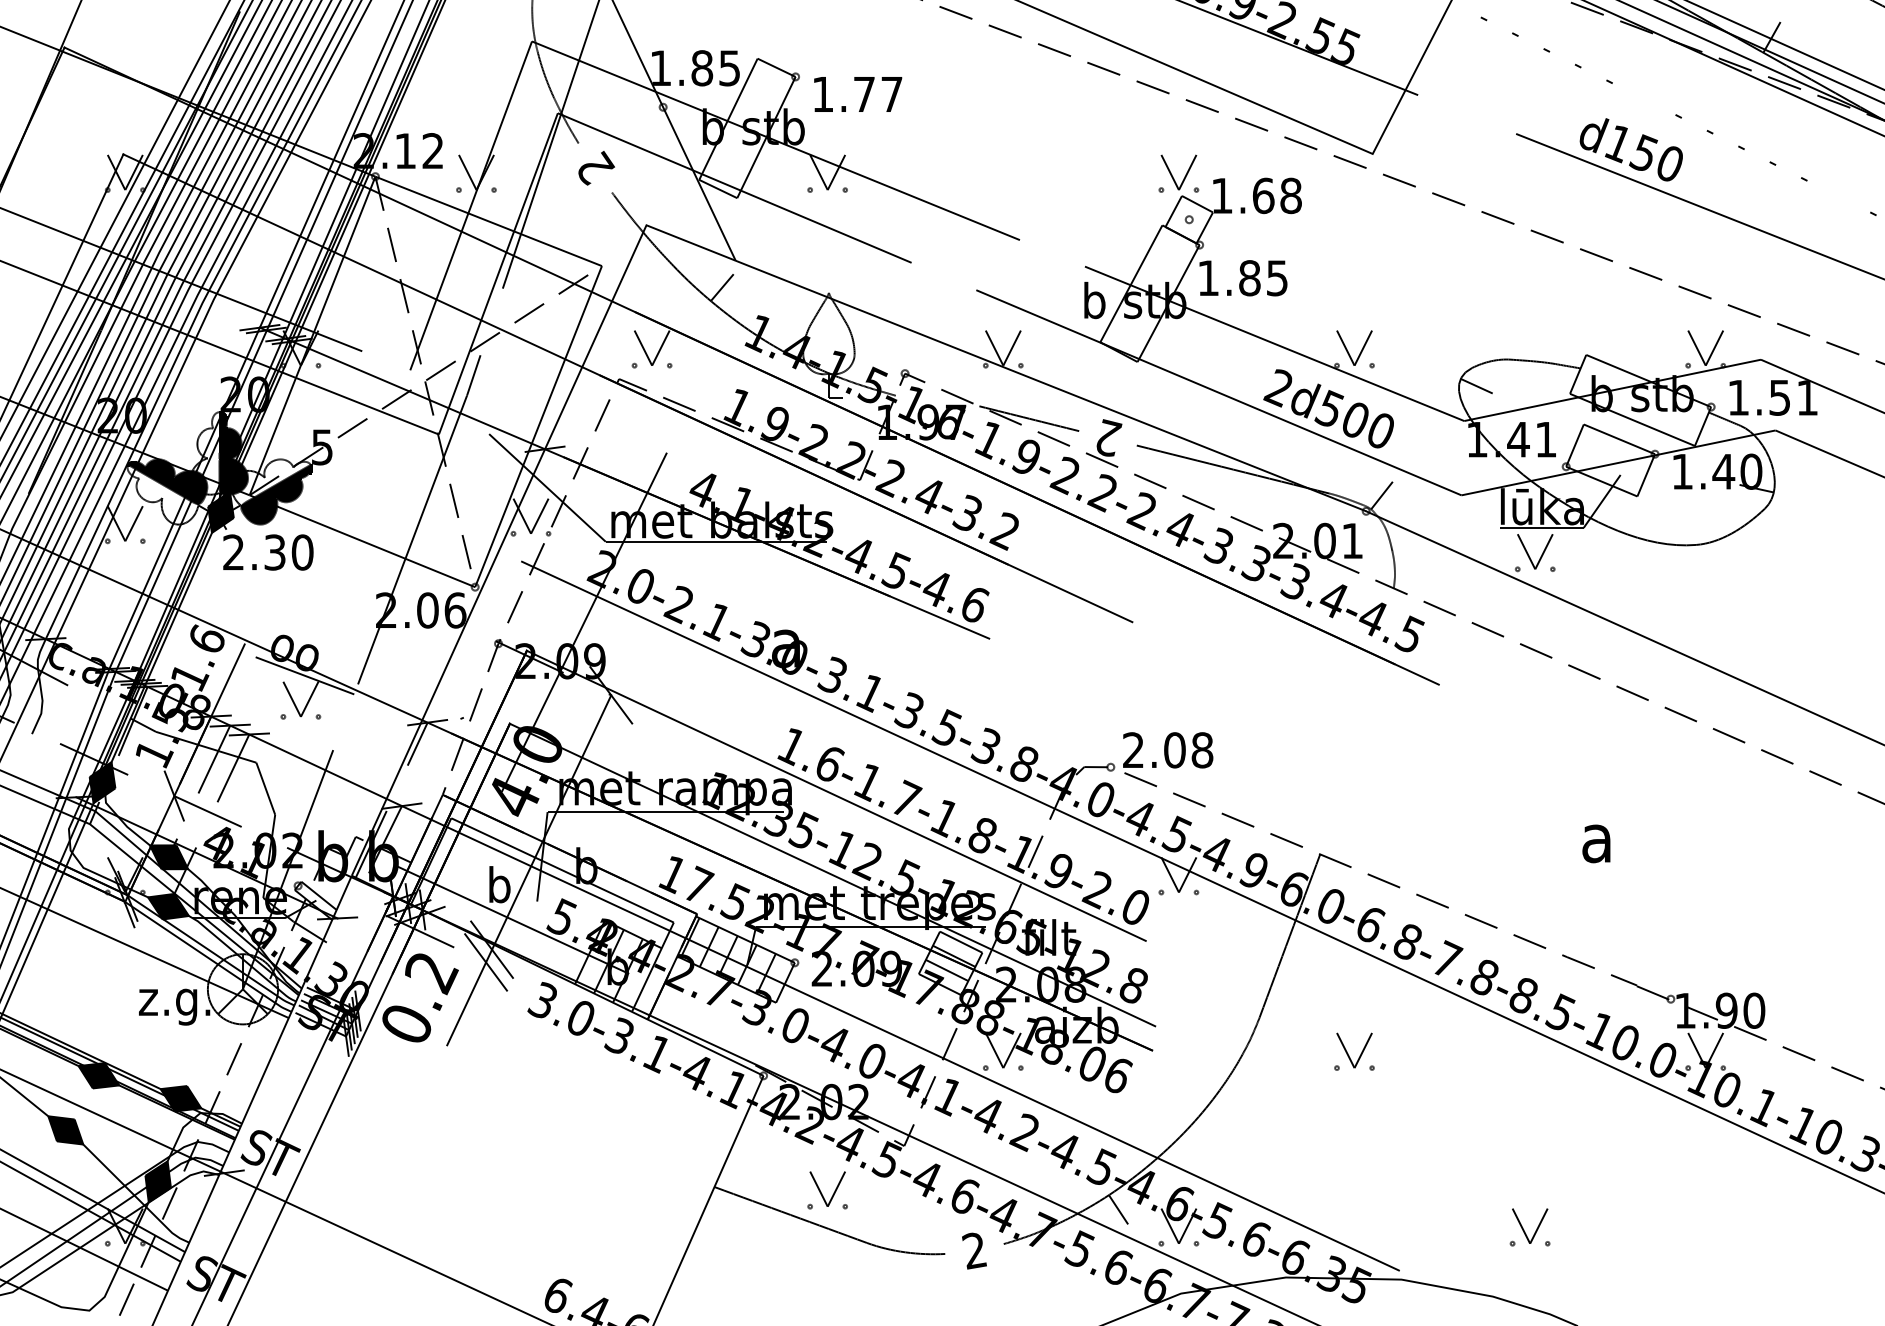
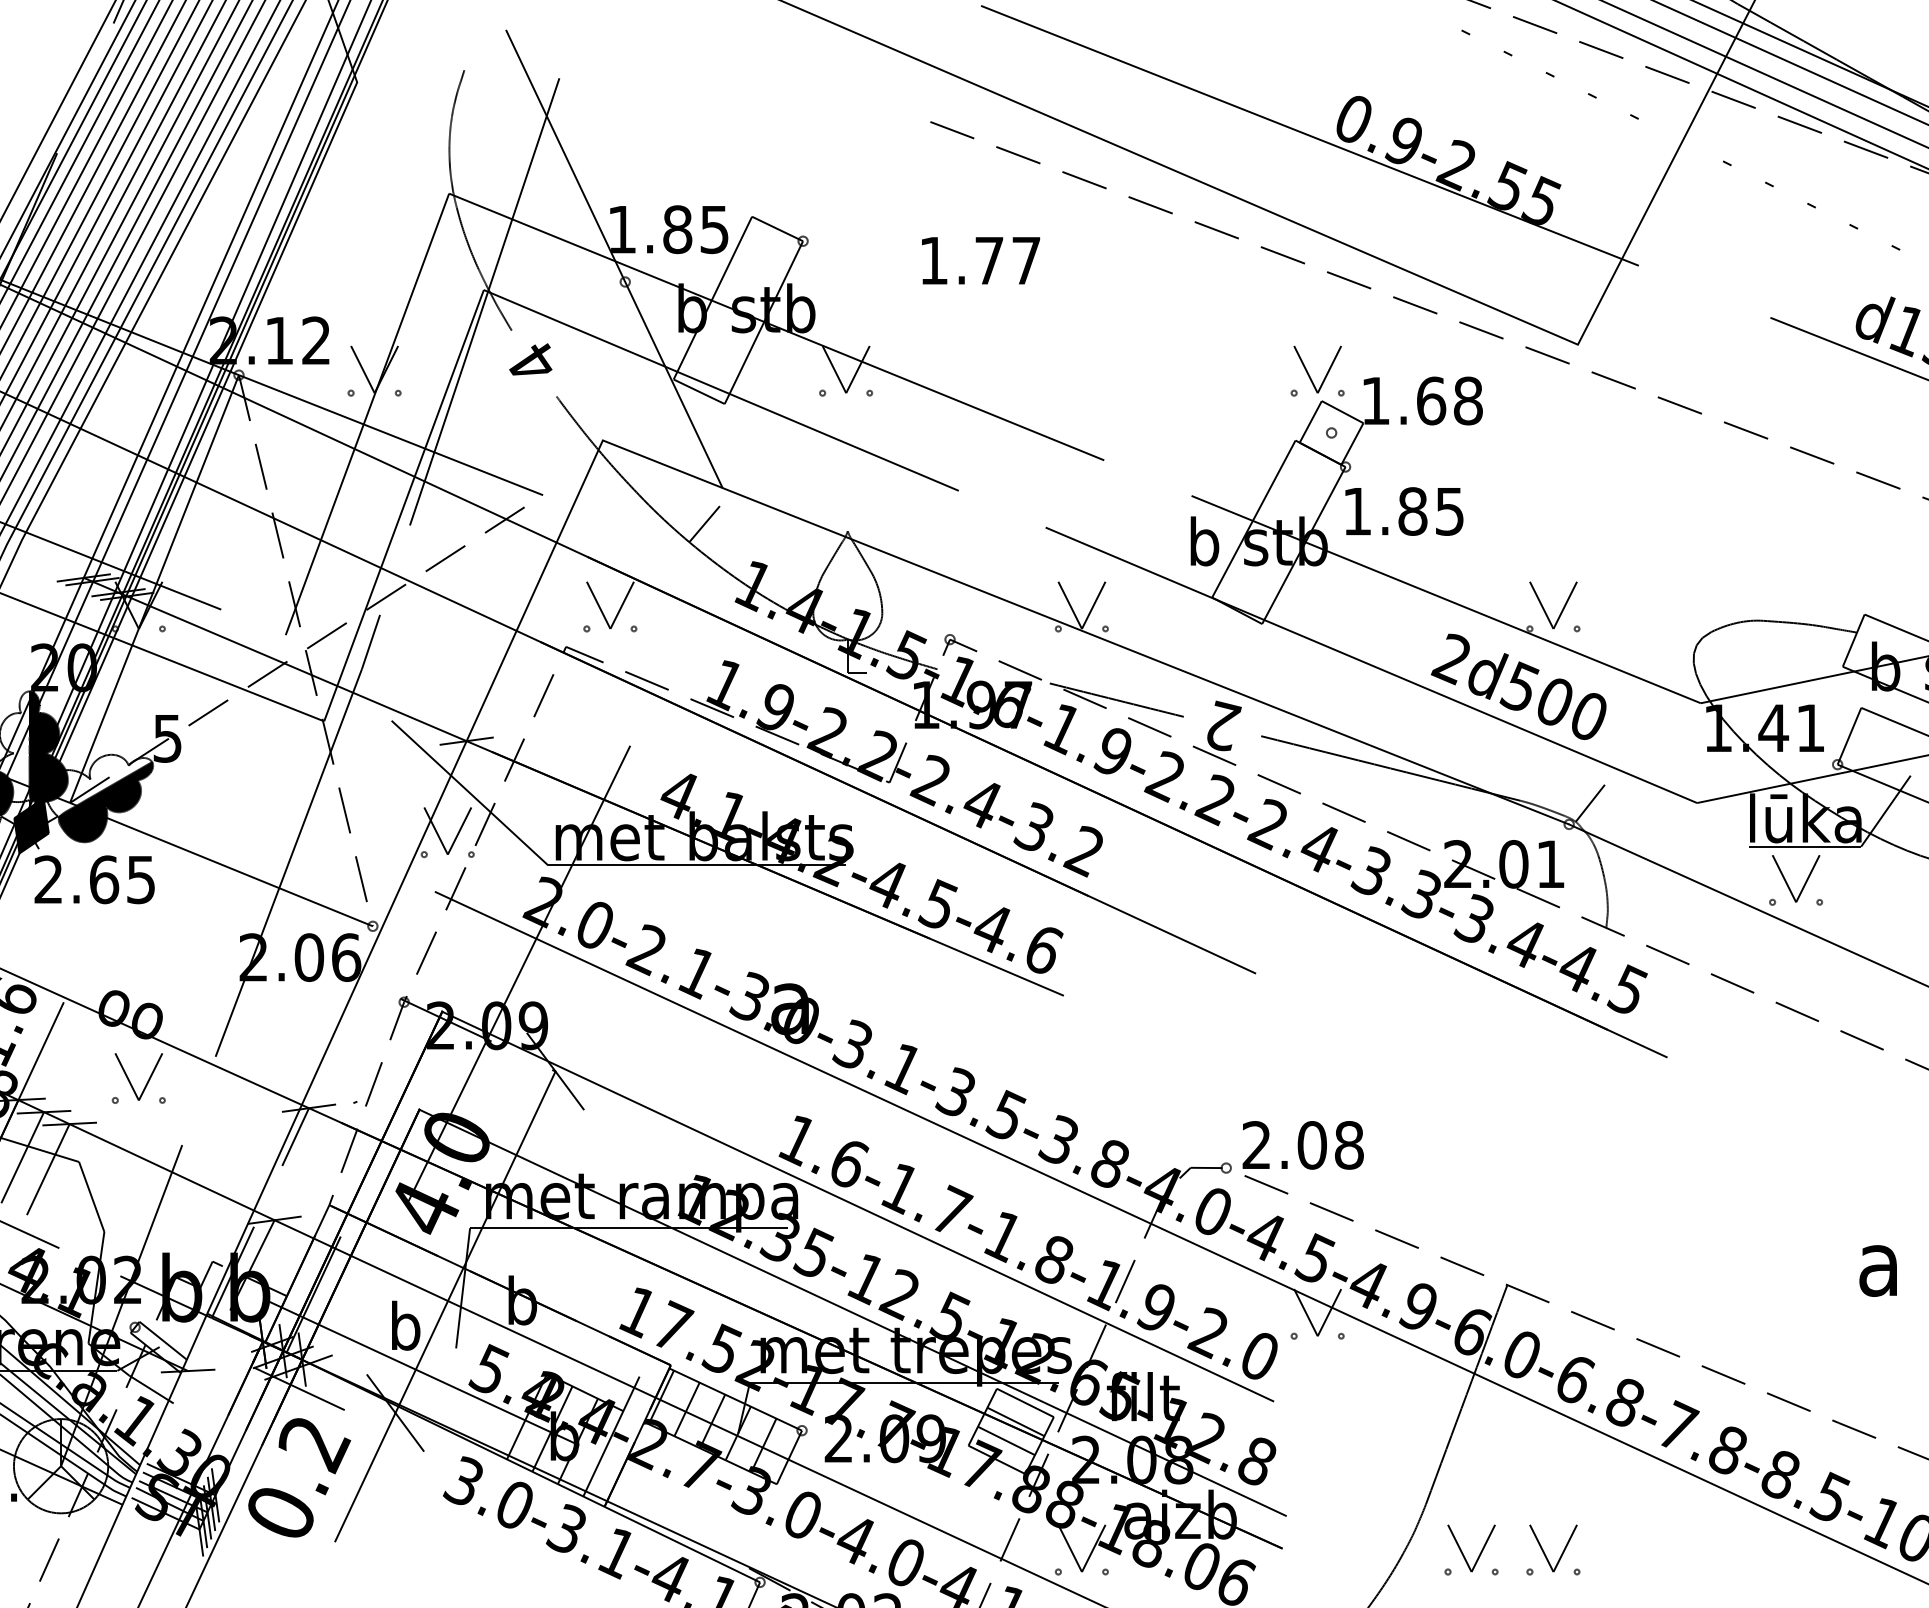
text: (858, 94) -> (981, 260), moved
text: (595, 167) -> (534, 362), 2 -> 4
line: (1476, 385) -> (1717, 655), removed
line: (538, 426) -> (457, 710), removed
text: (288, 552) -> (122, 879), 2.30 -> 2.65
line: (304, 675) -> (143, 1044), removed
line: (562, 870) -> (490, 1306), removed
line: (486, 962) -> (388, 1430), removed
part: (1287, 1053) -> (1463, 1552), added

